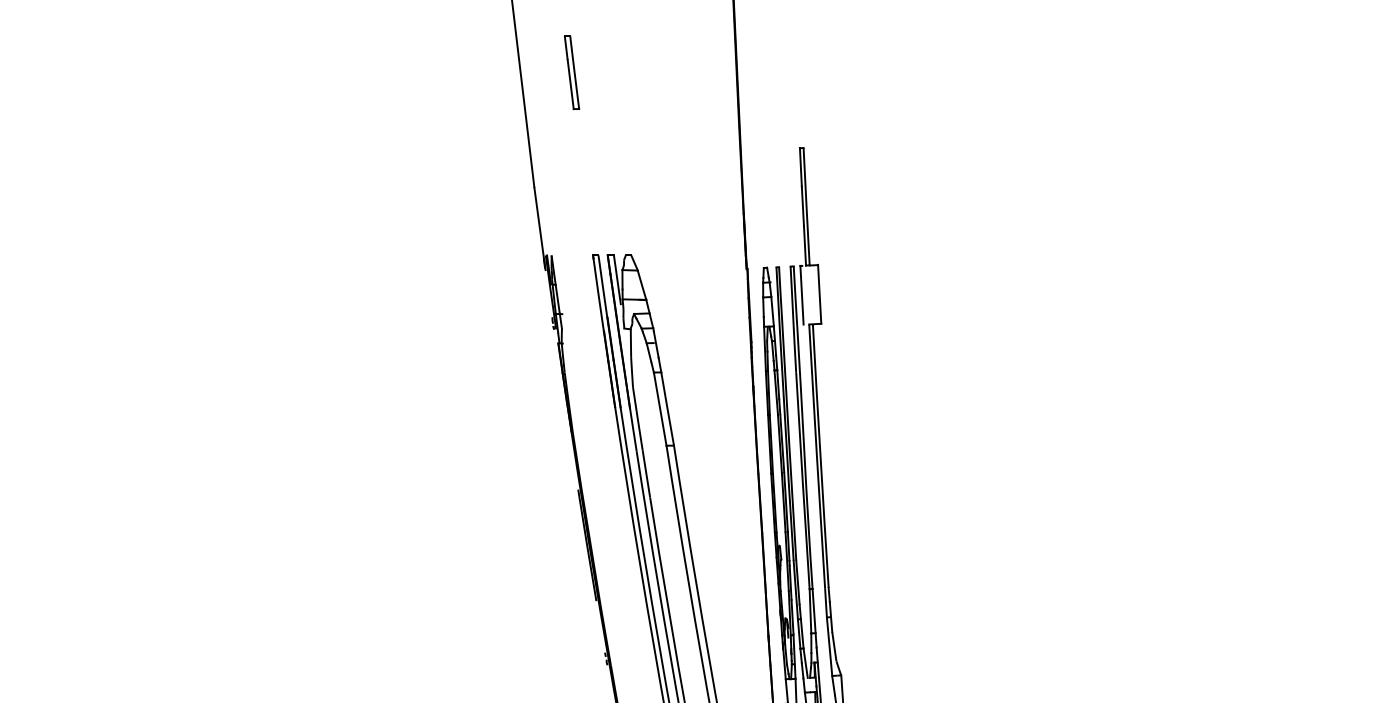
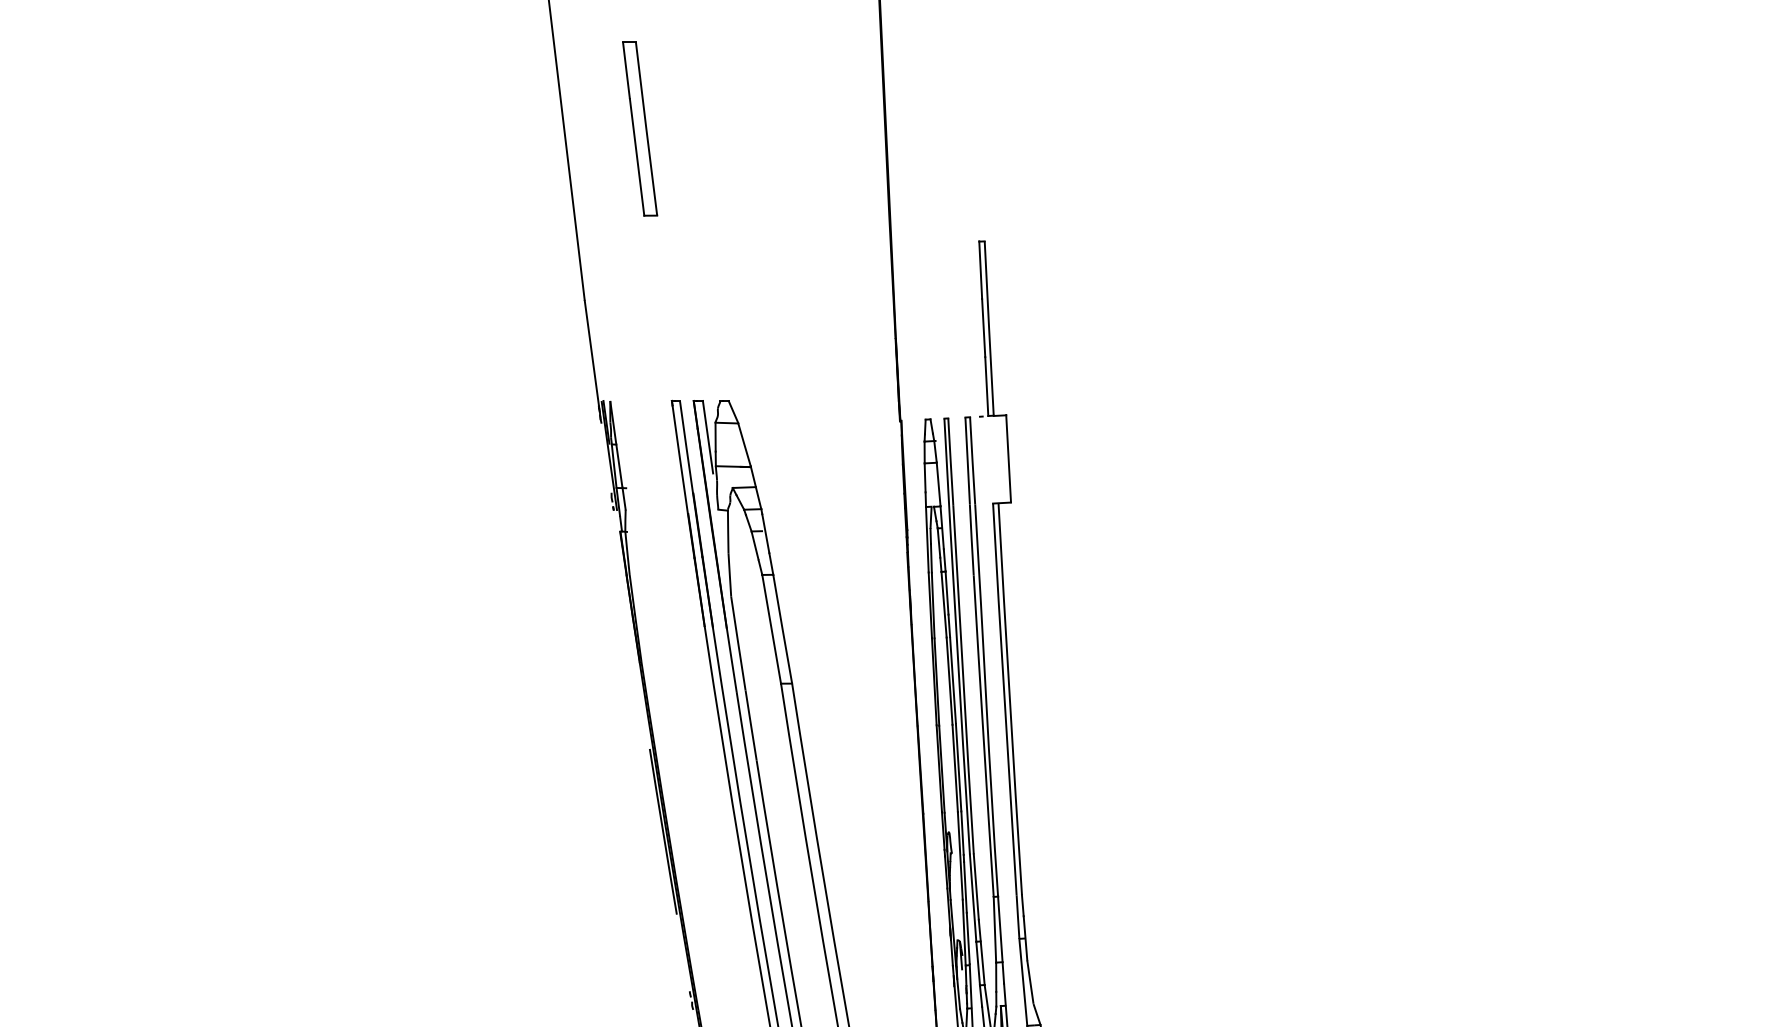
part: (572, 72) -> (641, 129), size x1.6
line: (801, 294) -> (981, 459), removed

